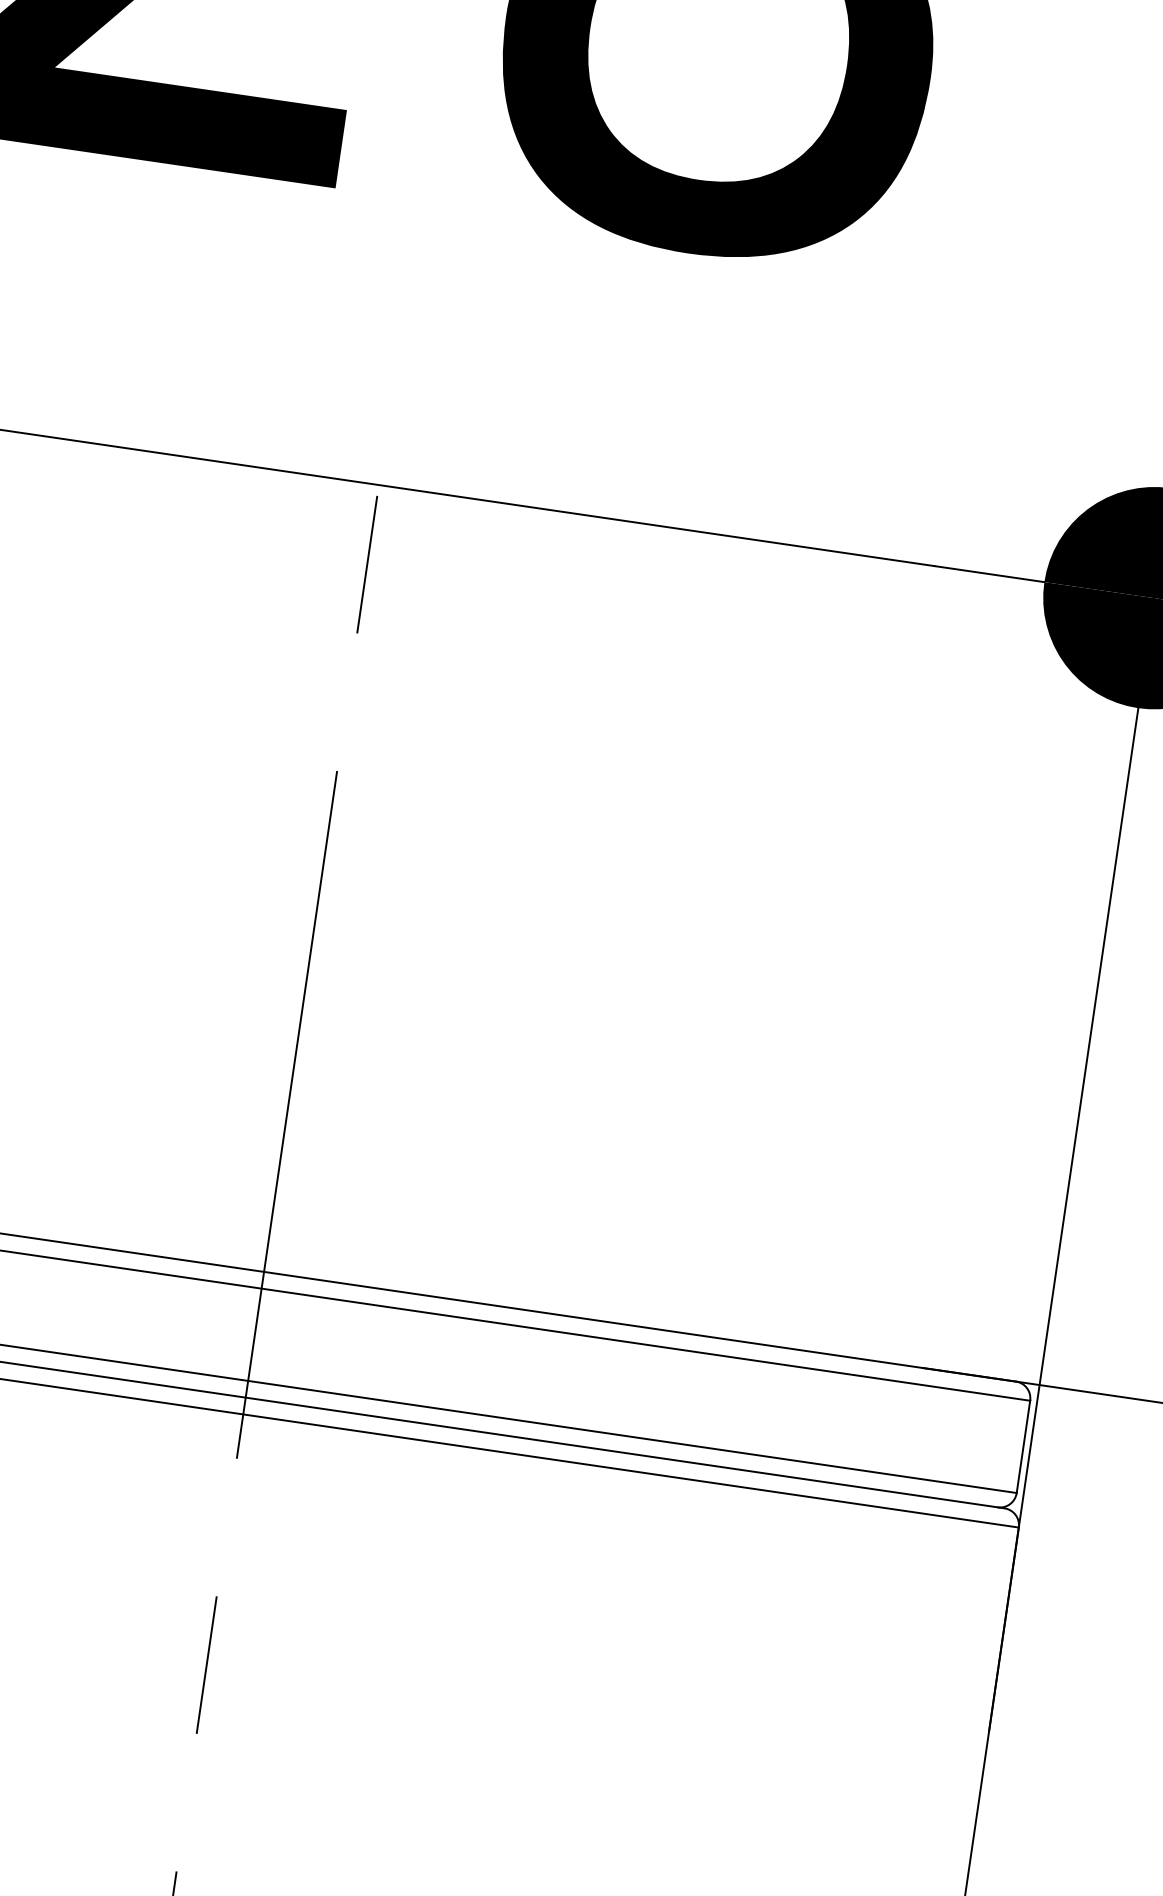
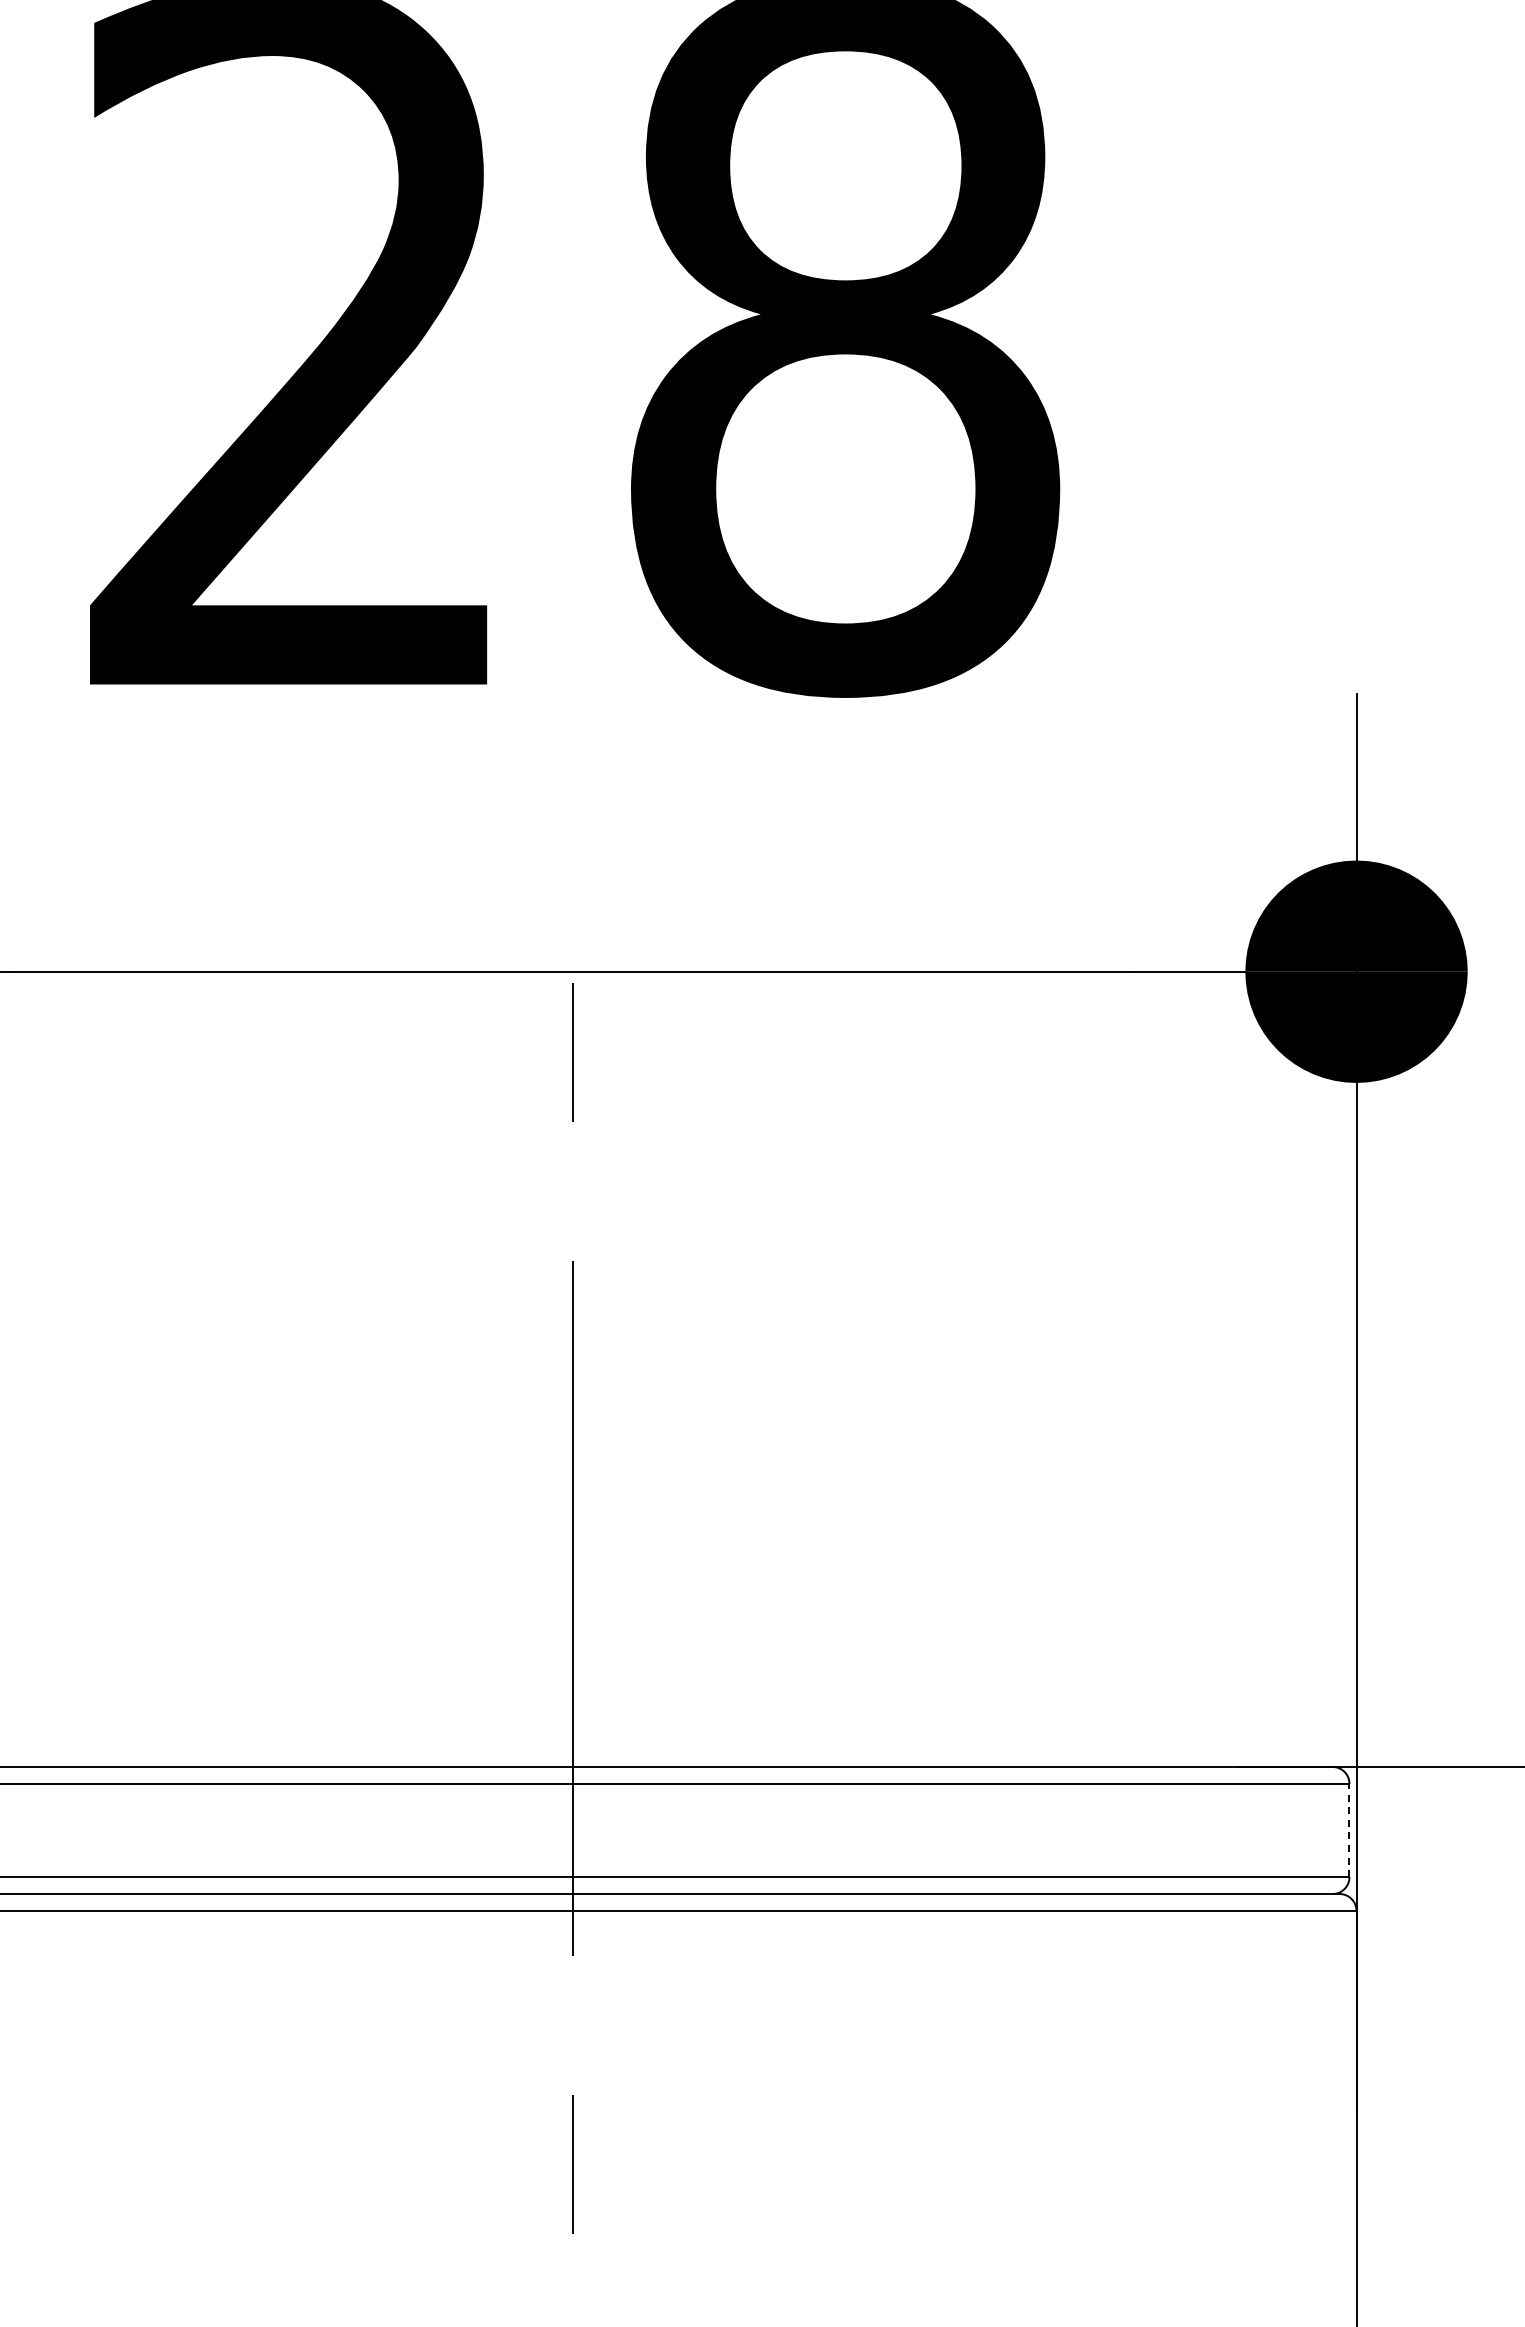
line: (1023, 1446) -> (1349, 1830), solid -> dashed

